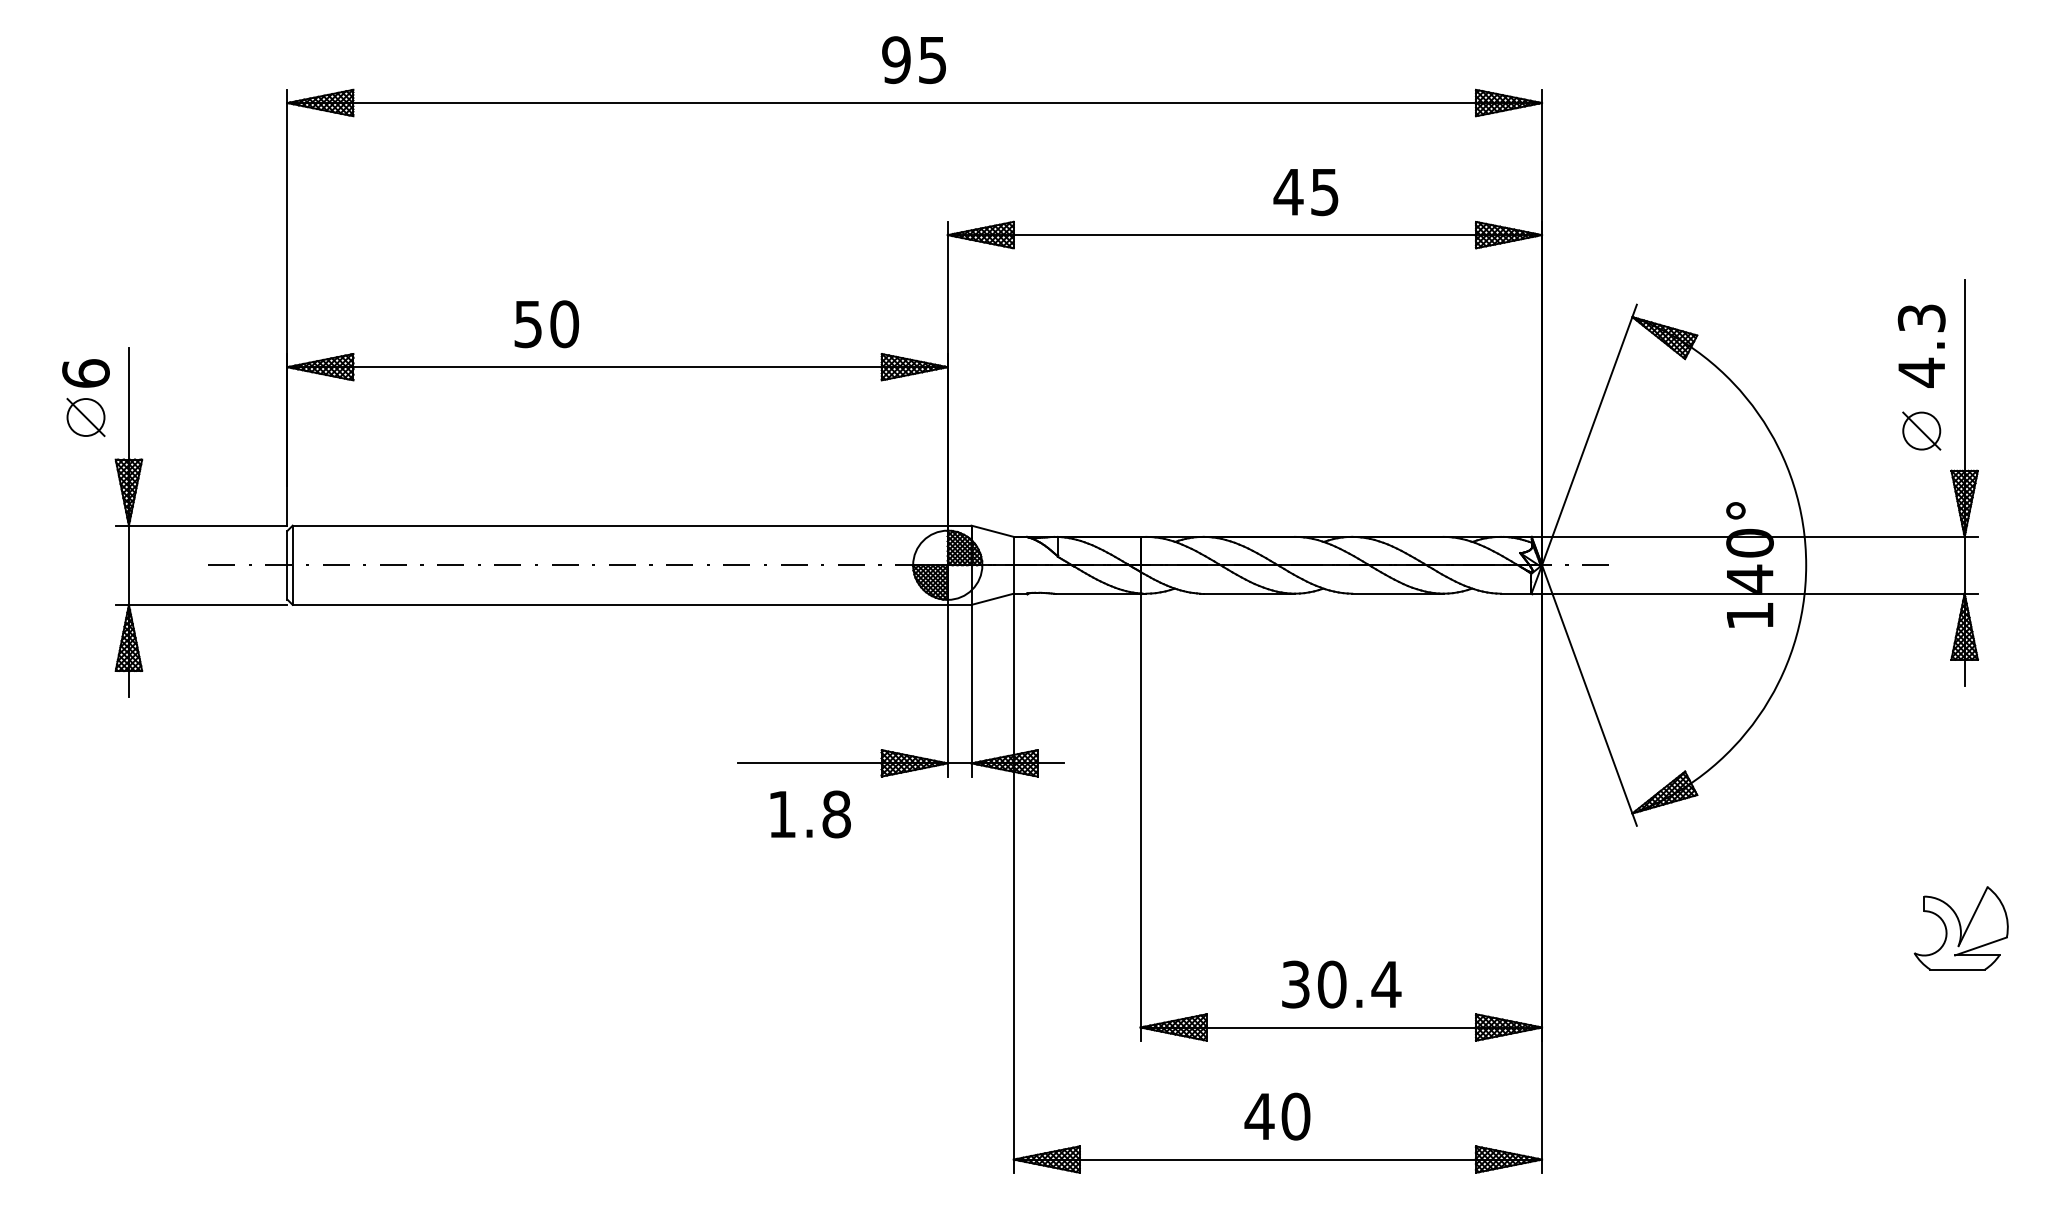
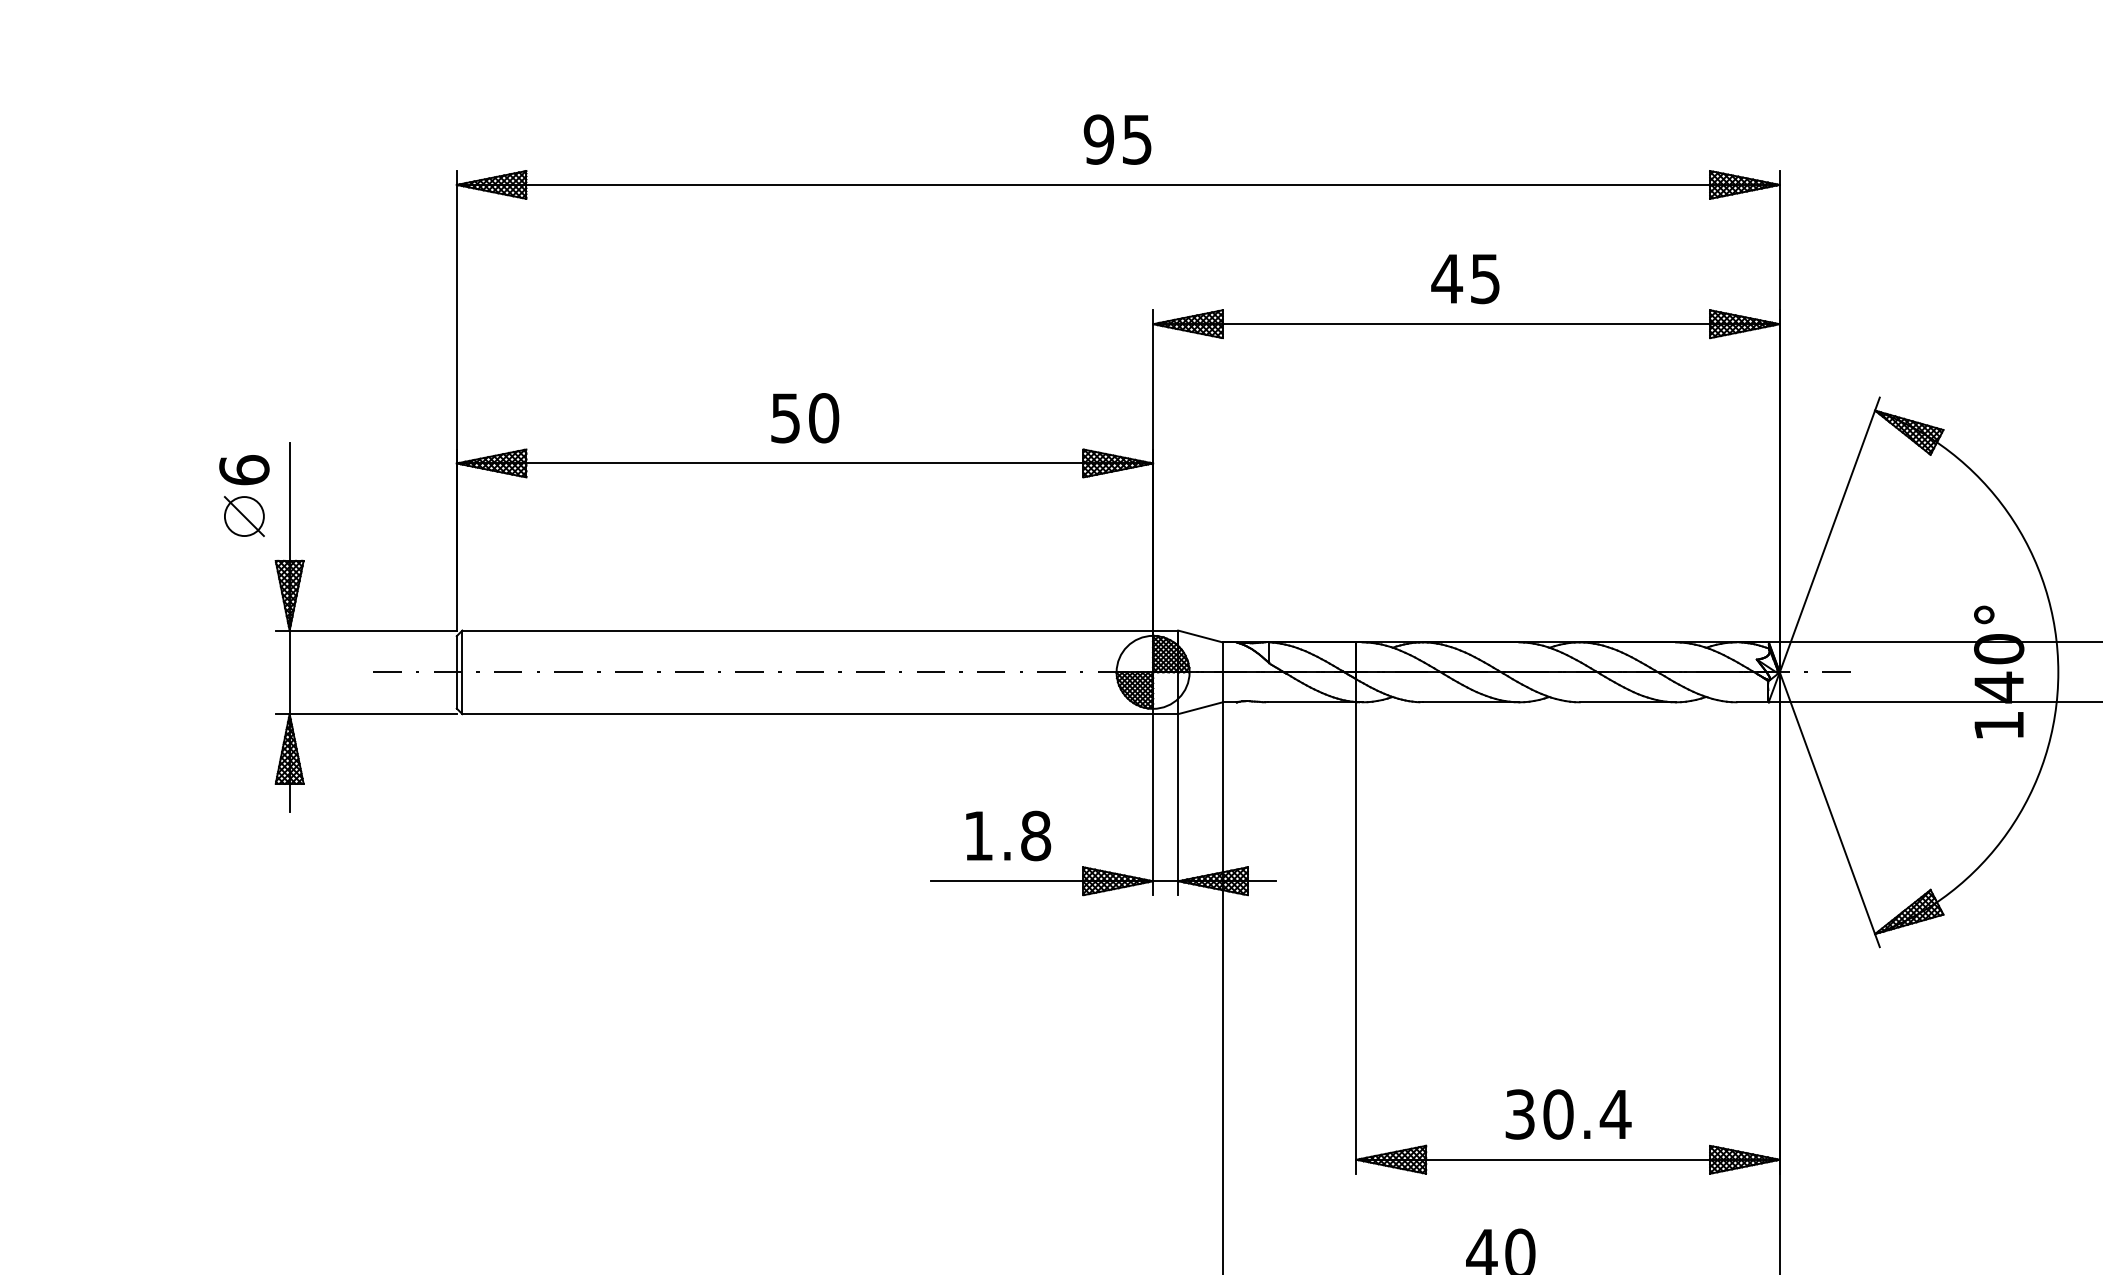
text: (1305, 192) -> (1464, 279), moved
text: (546, 324) -> (804, 418), moved
text: (810, 814) -> (1008, 836), moved

